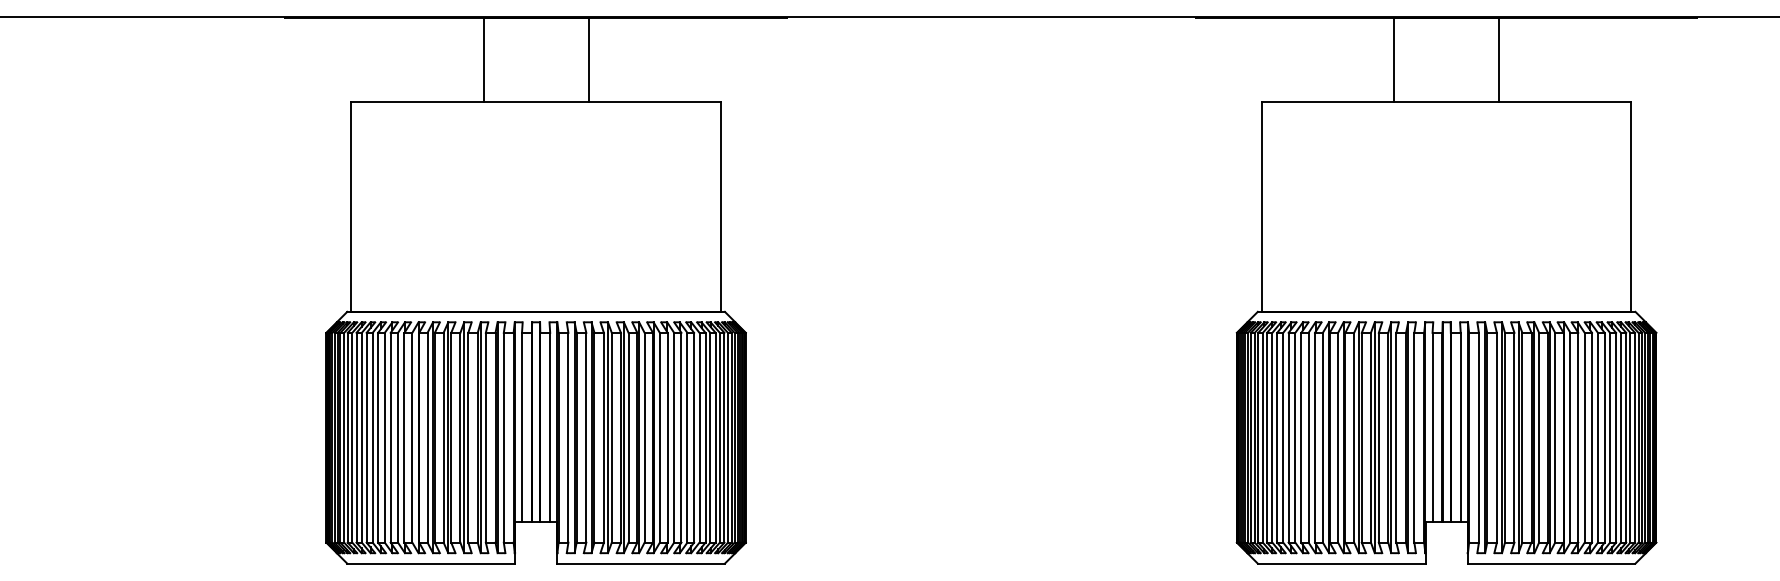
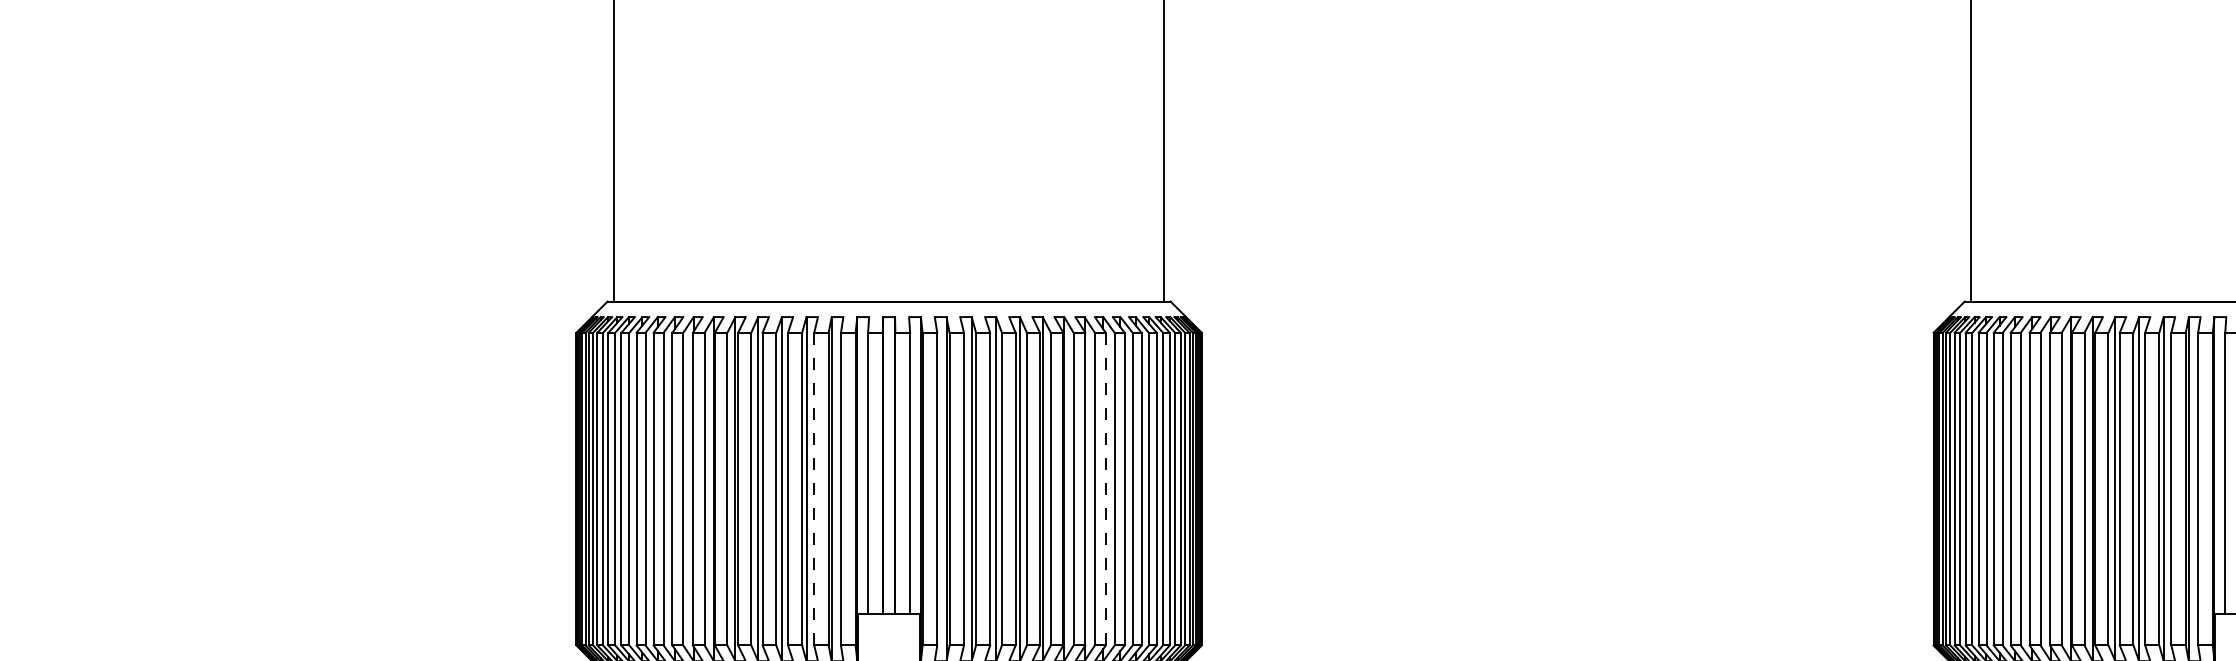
line: (485, 437) -> (813, 488), solid -> dashed
line: (681, 437) -> (1105, 488), solid -> dashed

